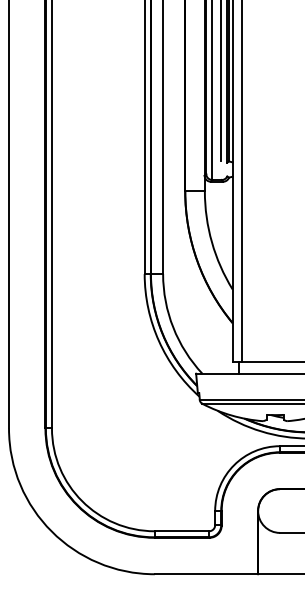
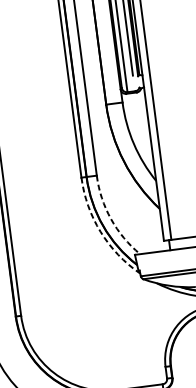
arc: (173, 327) -> (111, 218), solid -> dashed
arc: (159, 341) -> (101, 232), solid -> dashed

